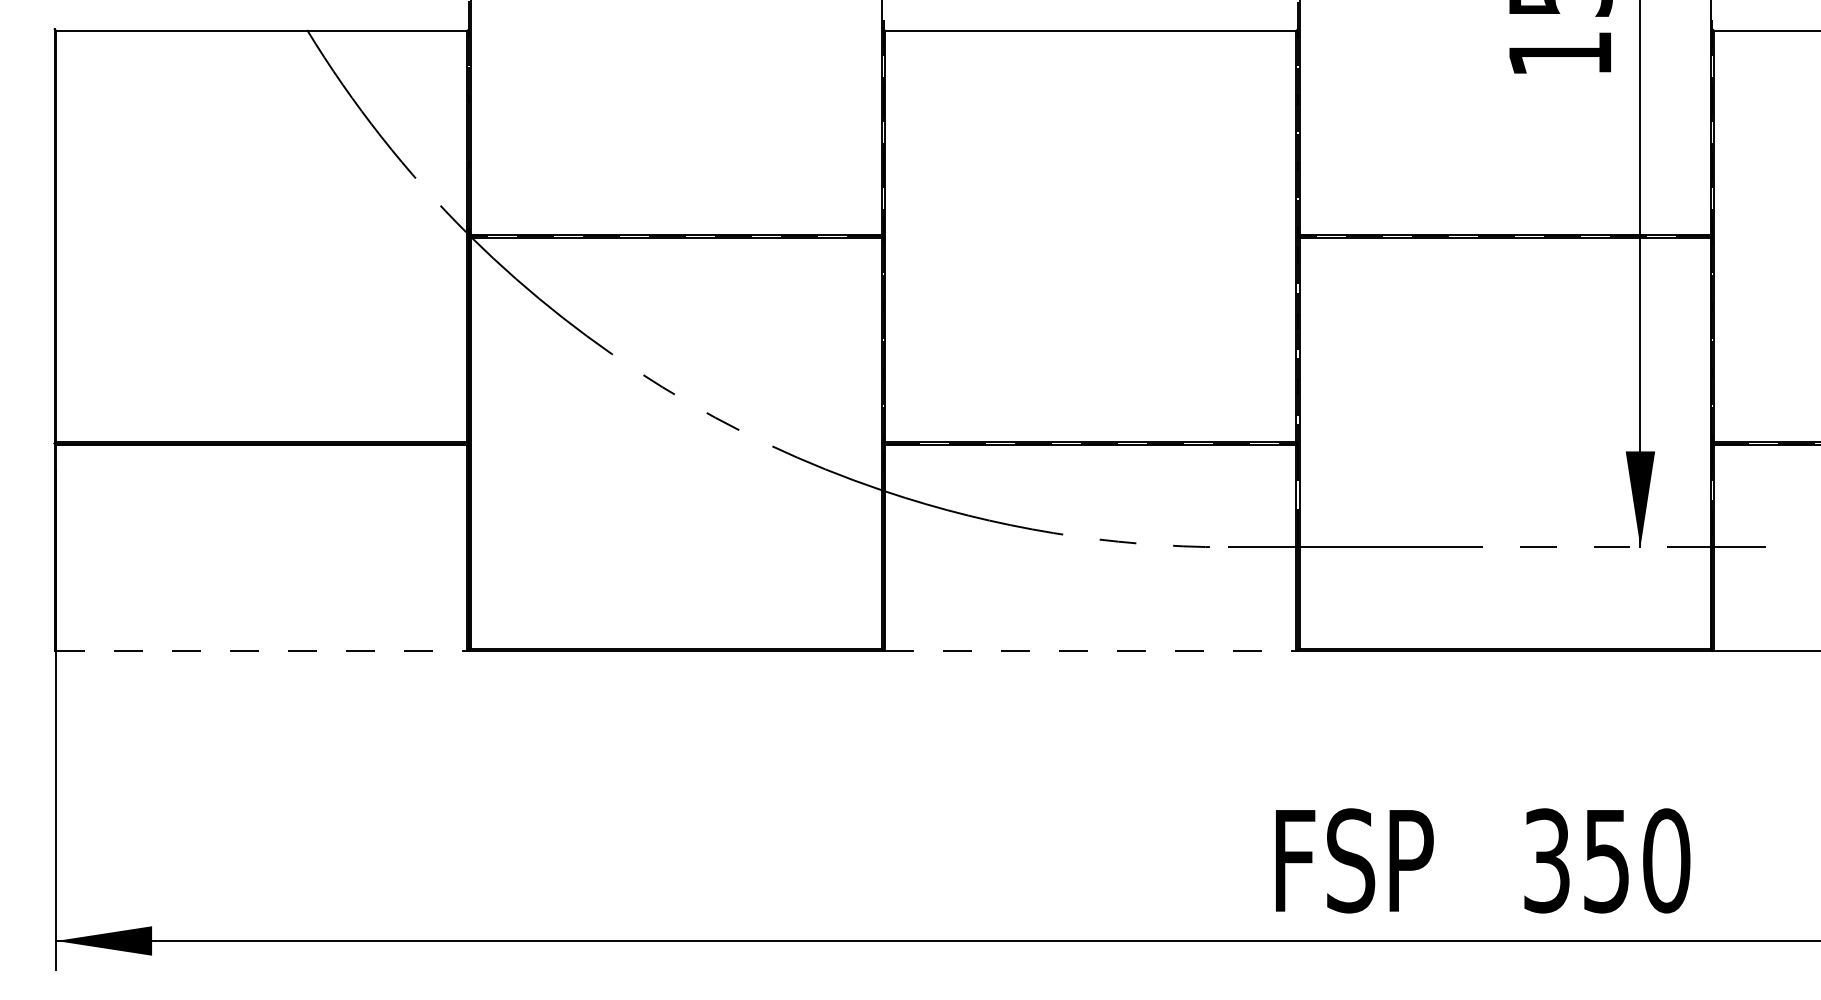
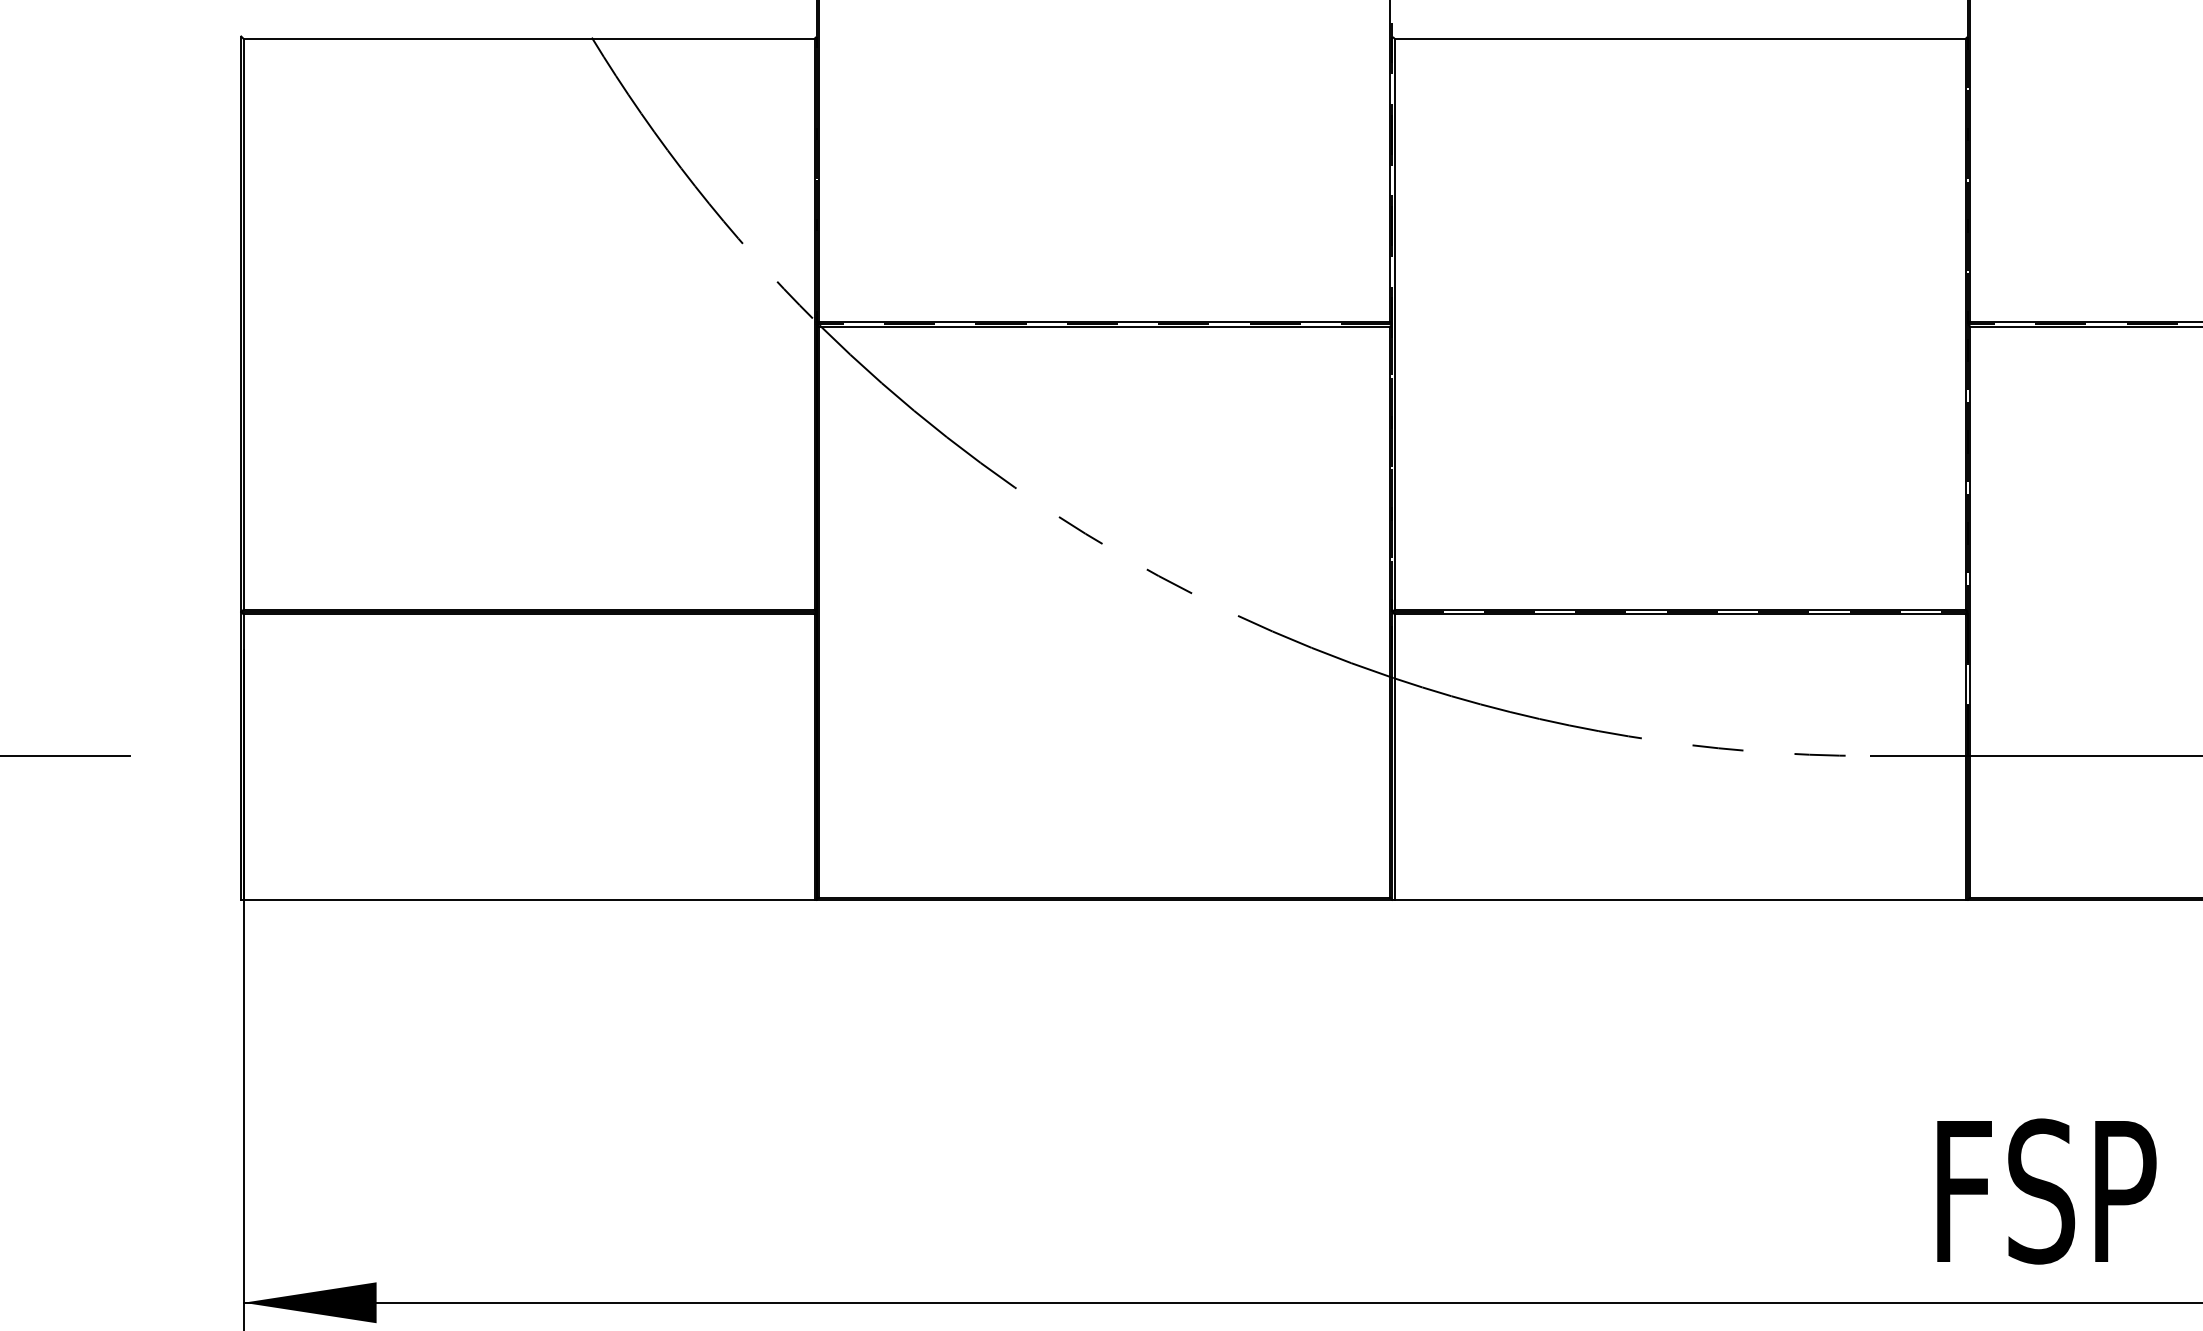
line: (261, 650) -> (528, 899), dashed -> solid
line: (1090, 650) -> (1679, 899), dashed -> solid

